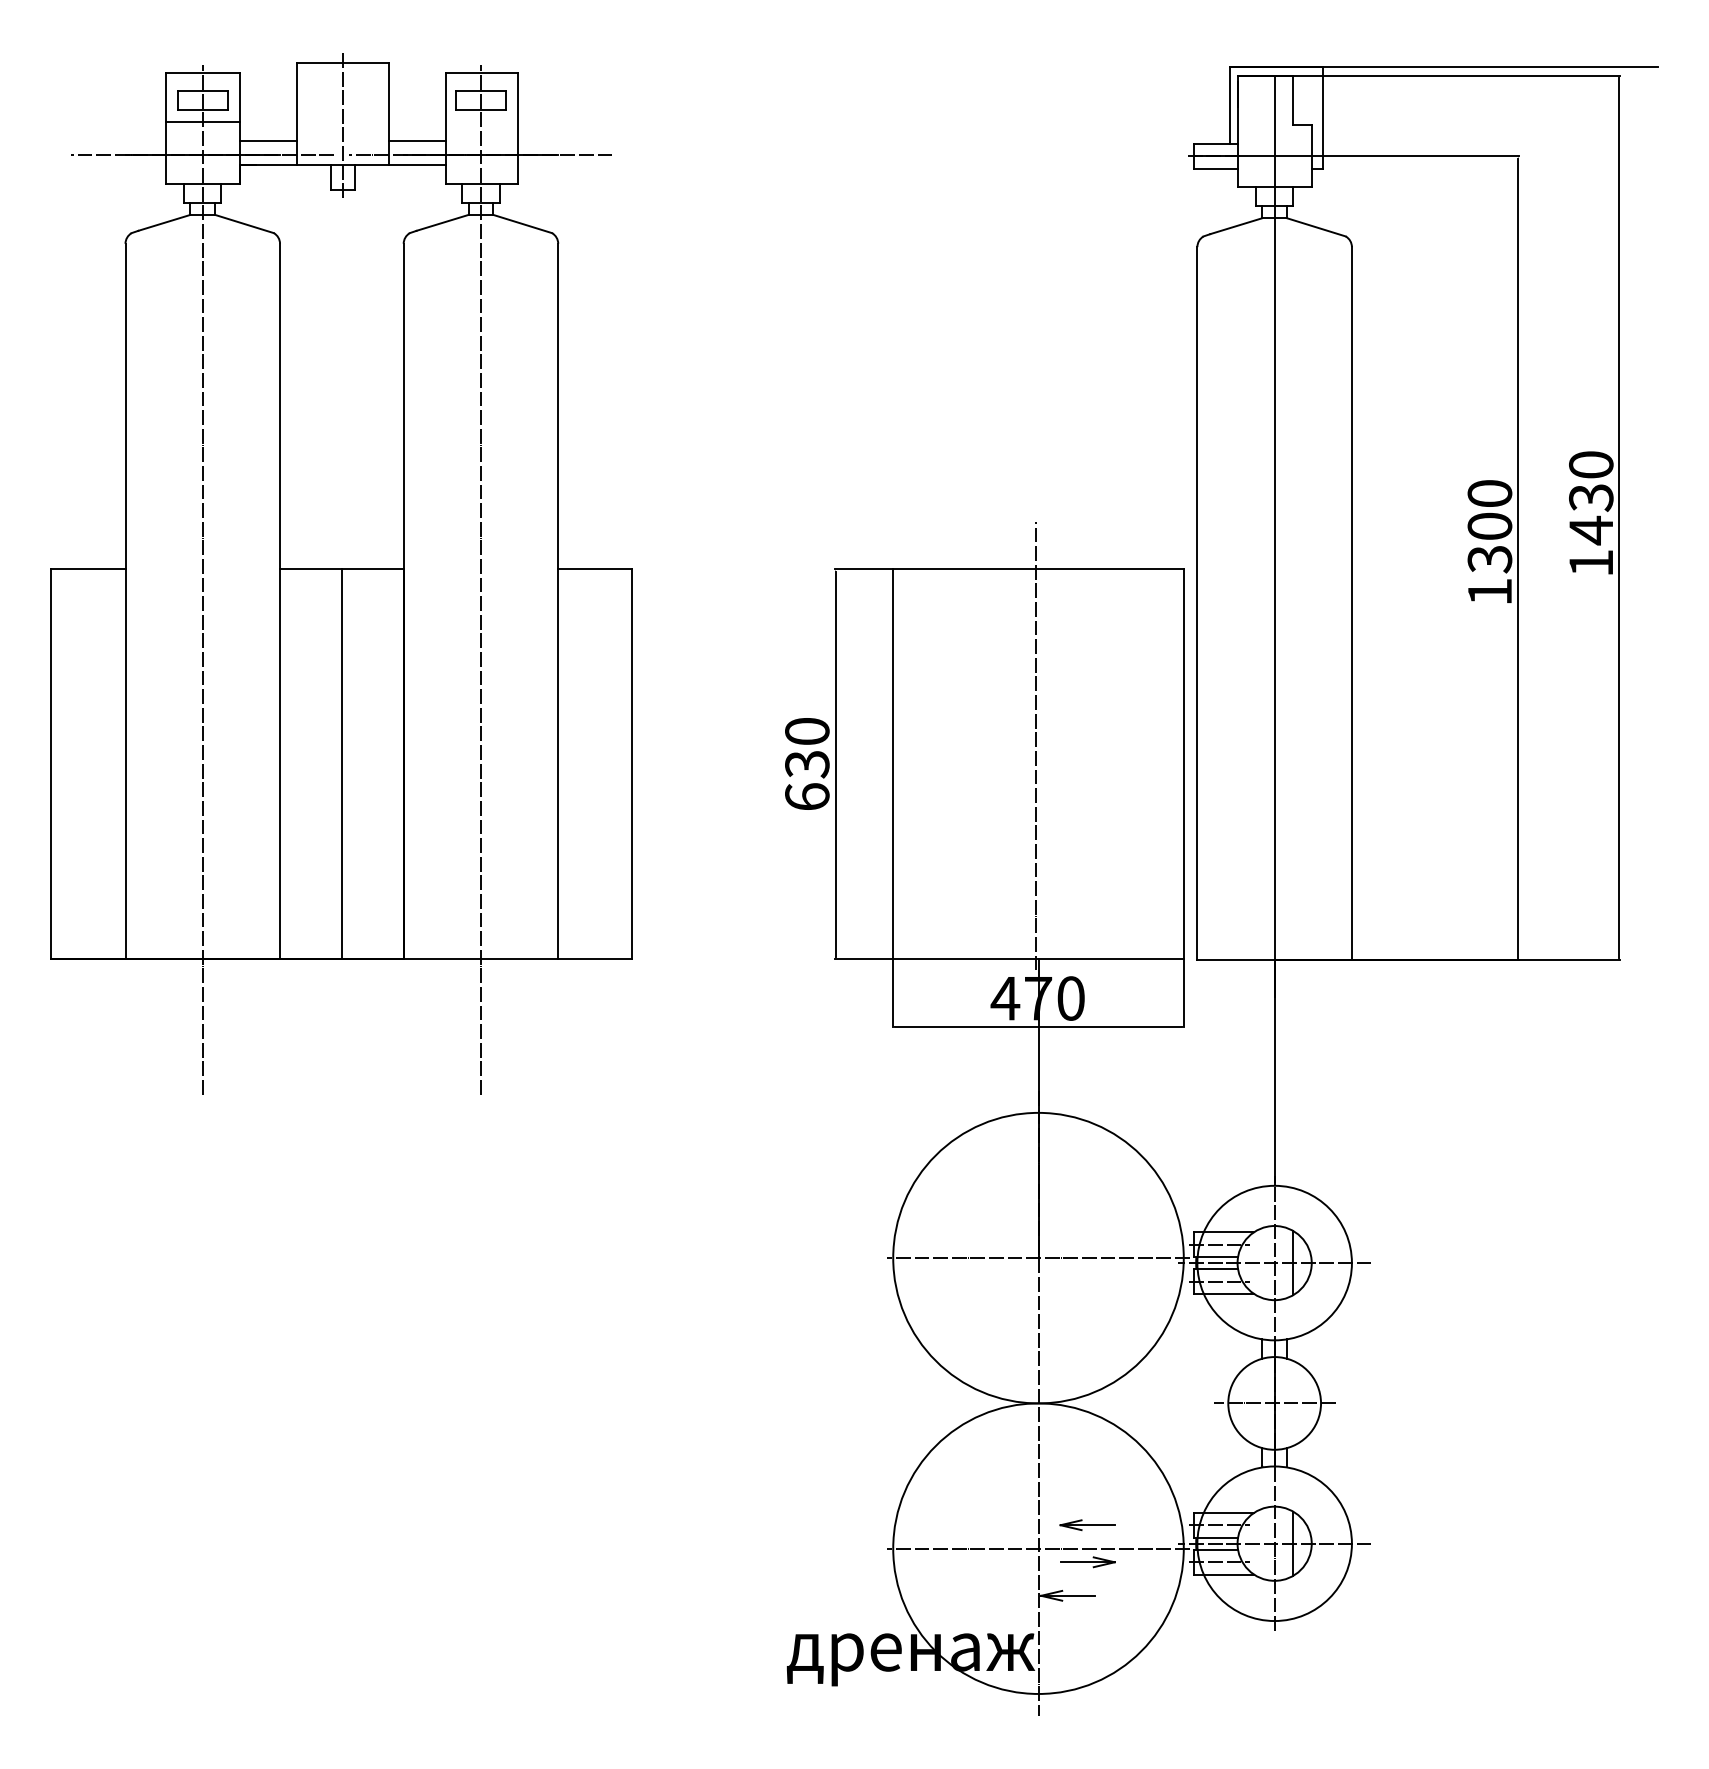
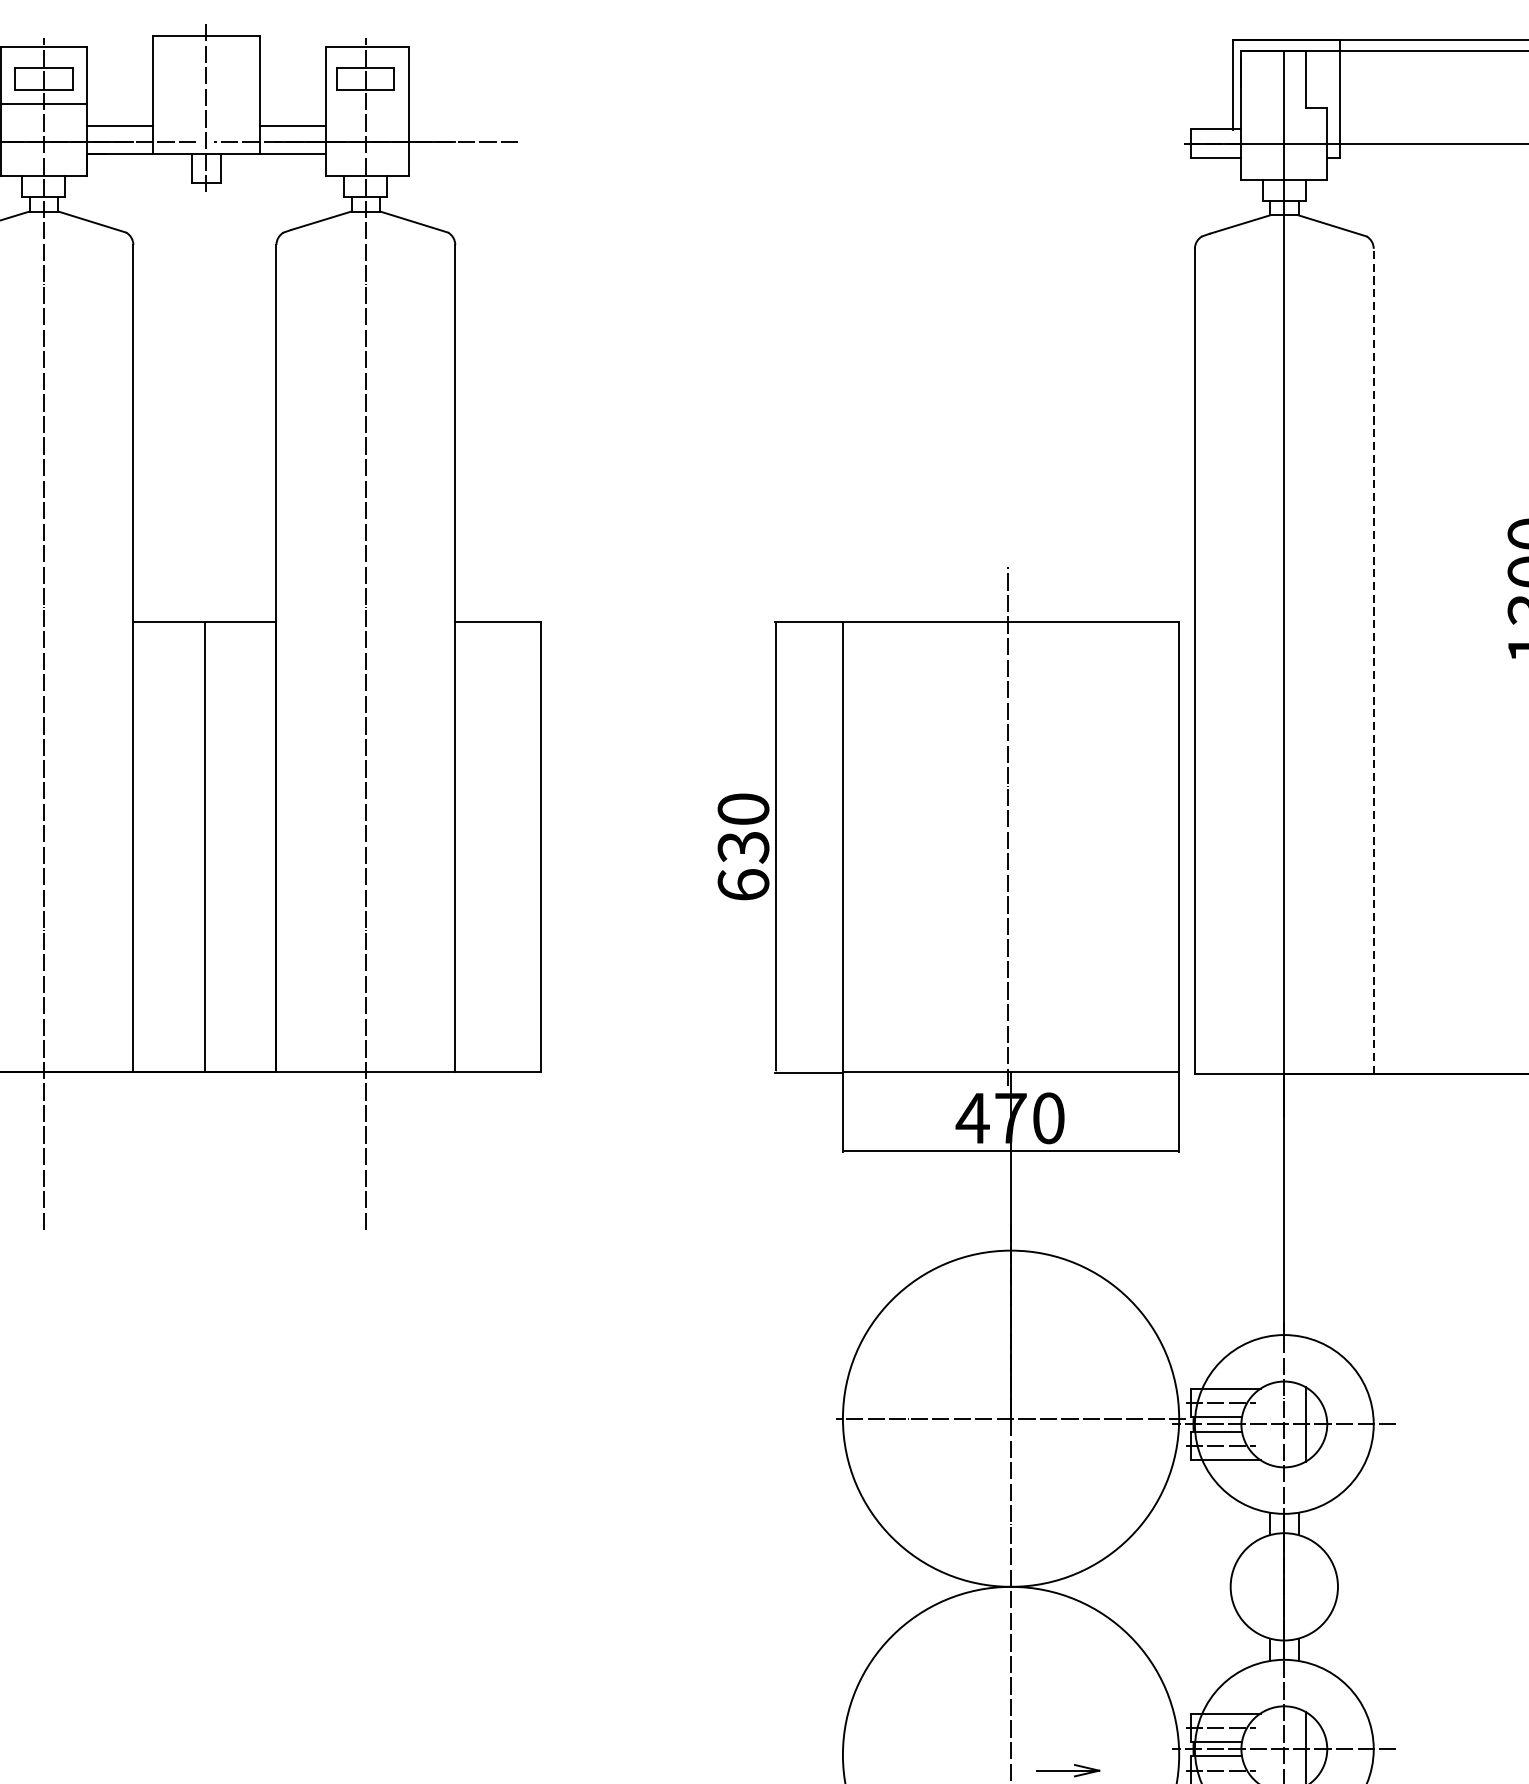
line: (1351, 603) -> (1373, 661), solid -> dashed
line: (1274, 1403) -> (1284, 1586), removed
part: (1087, 1524) -> (1067, 1726), removed
line: (1038, 1548) -> (1011, 1754), removed

